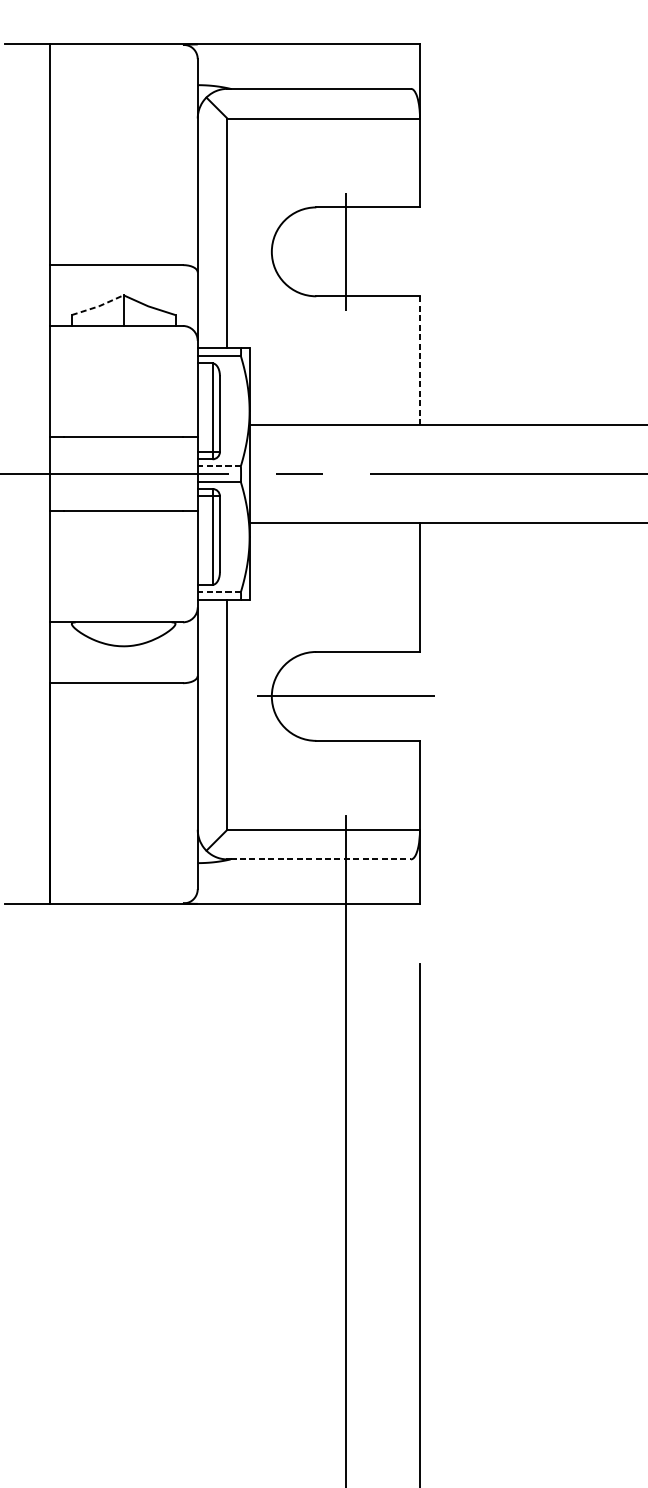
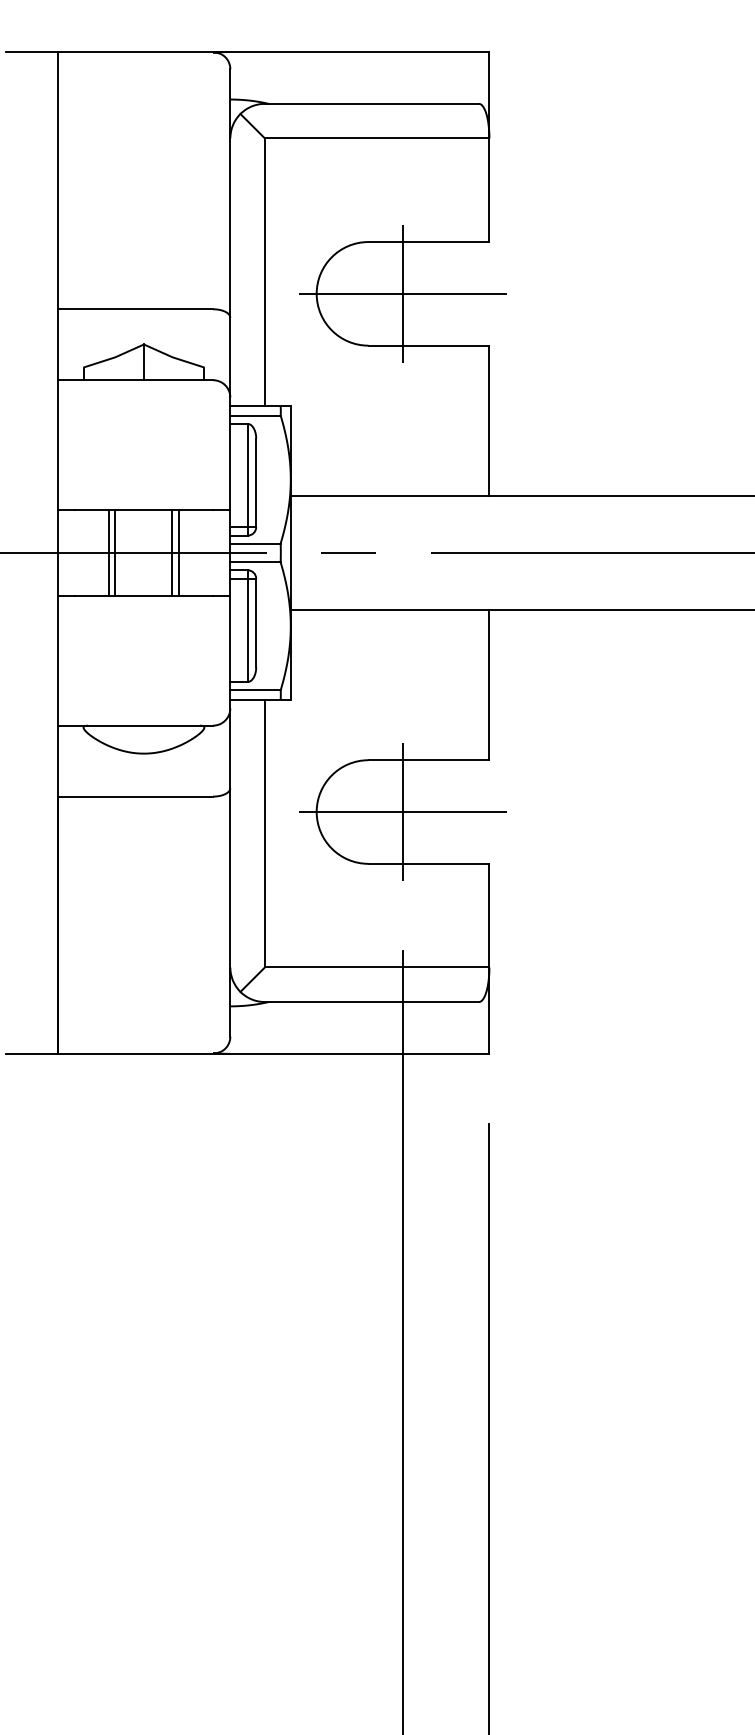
line: (345, 251) -> (402, 293), added
line: (99, 306) -> (115, 357), dashed -> solid
line: (420, 361) -> (489, 421), dashed -> solid
line: (219, 466) -> (255, 543), dashed -> solid
line: (94, 473) -> (109, 552), added
line: (99, 473) -> (115, 552), added
line: (148, 473) -> (172, 552), added
line: (153, 473) -> (178, 552), added
line: (219, 592) -> (255, 690), dashed -> solid
line: (346, 695) -> (403, 811), added
line: (321, 859) -> (374, 1002), dashed -> solid

